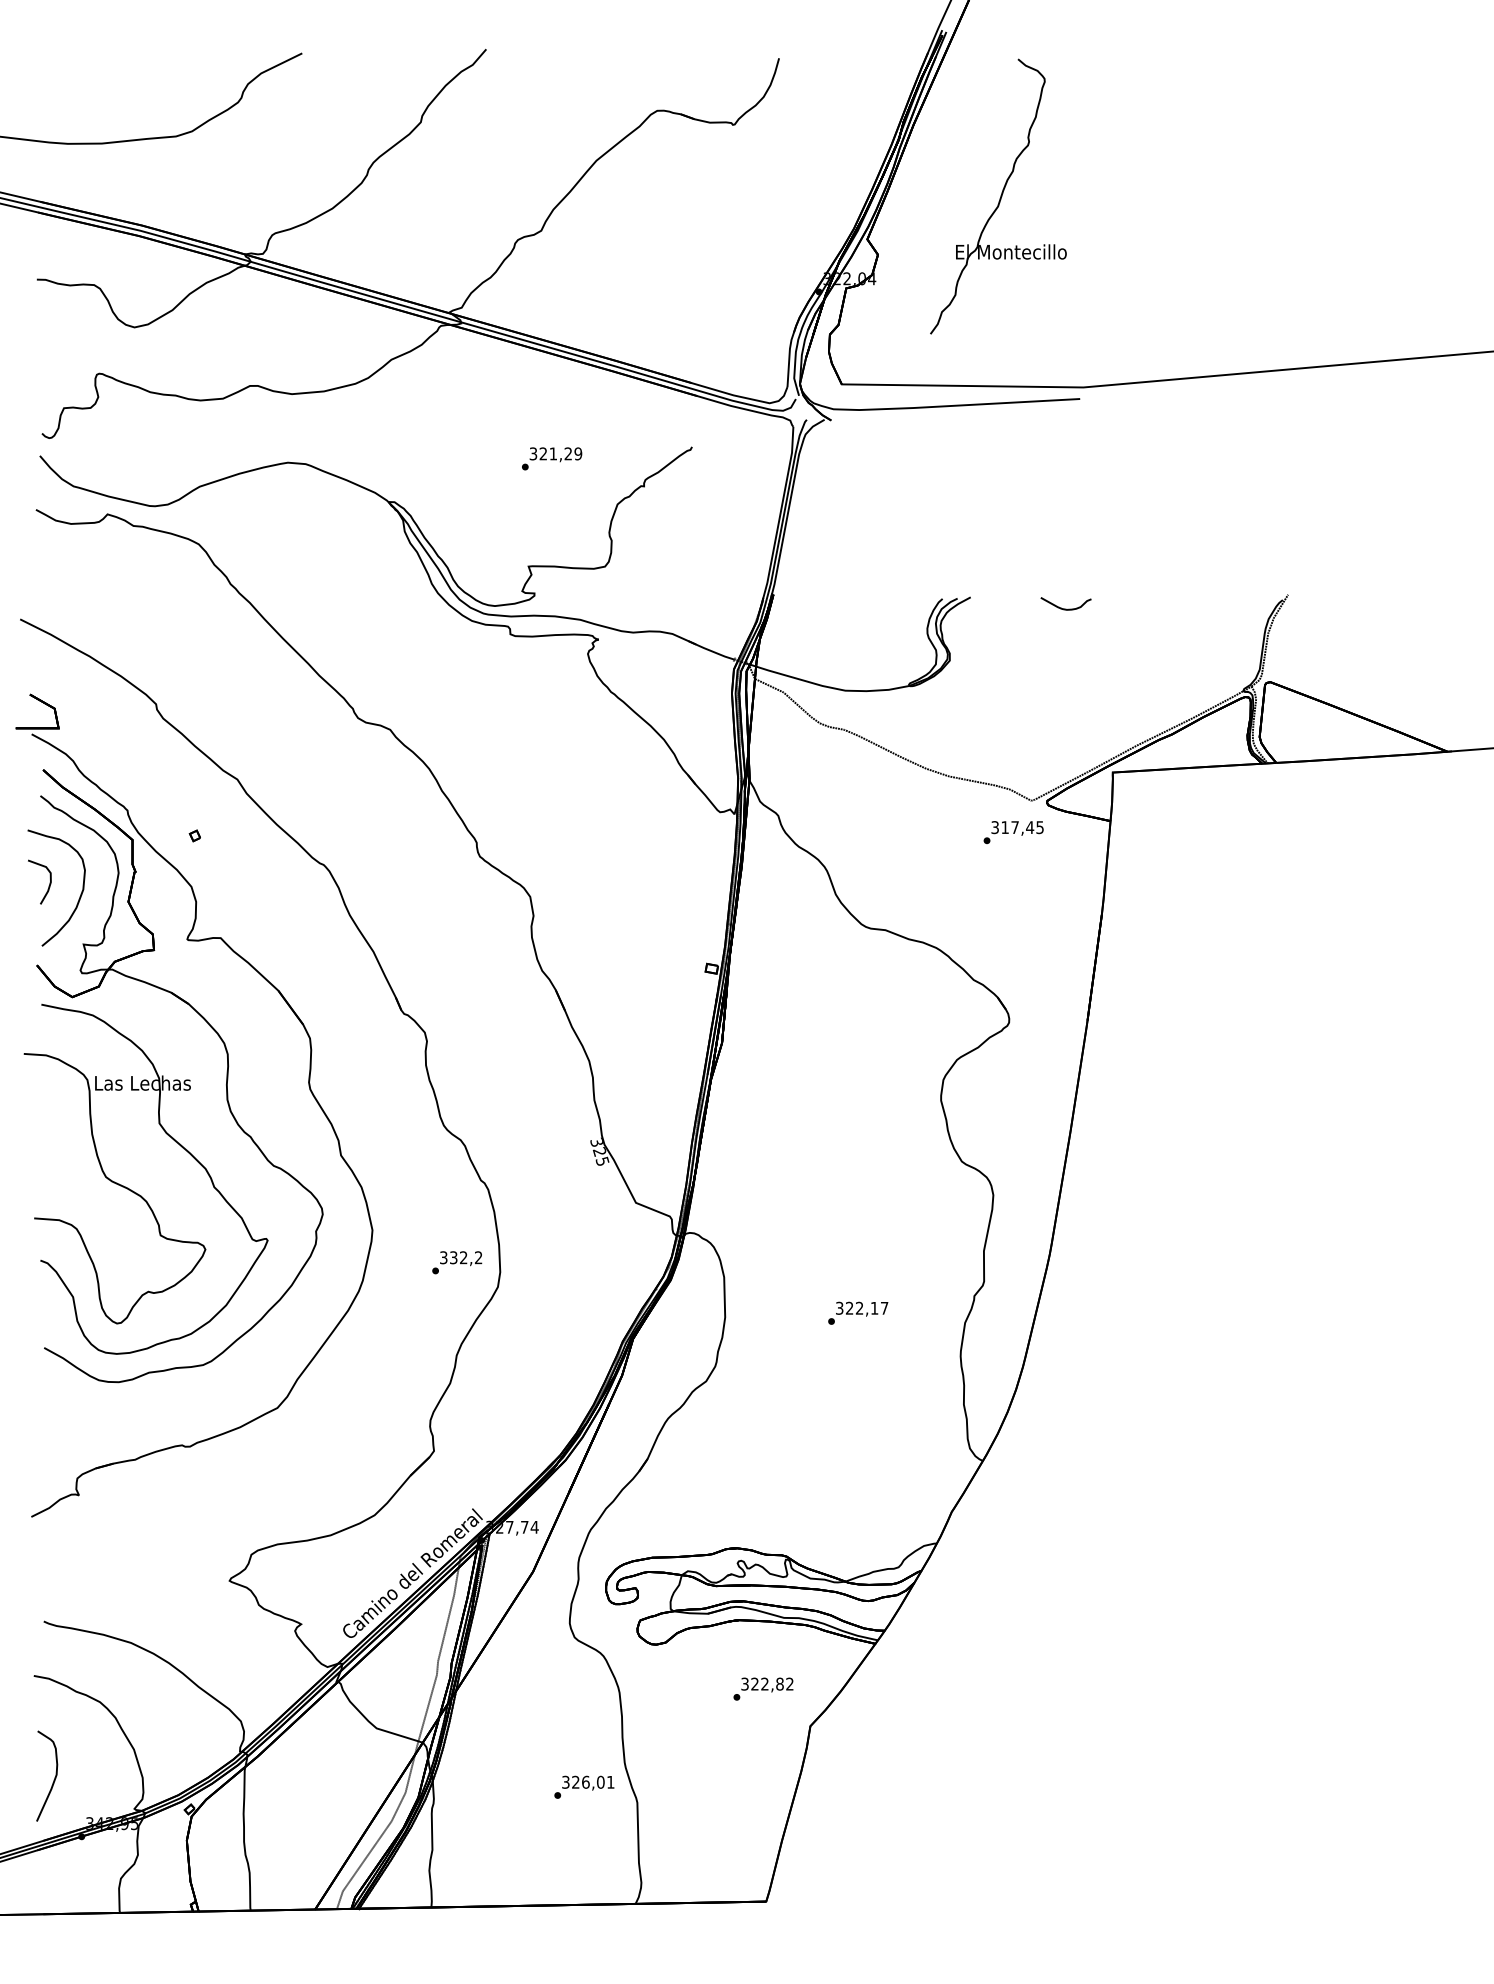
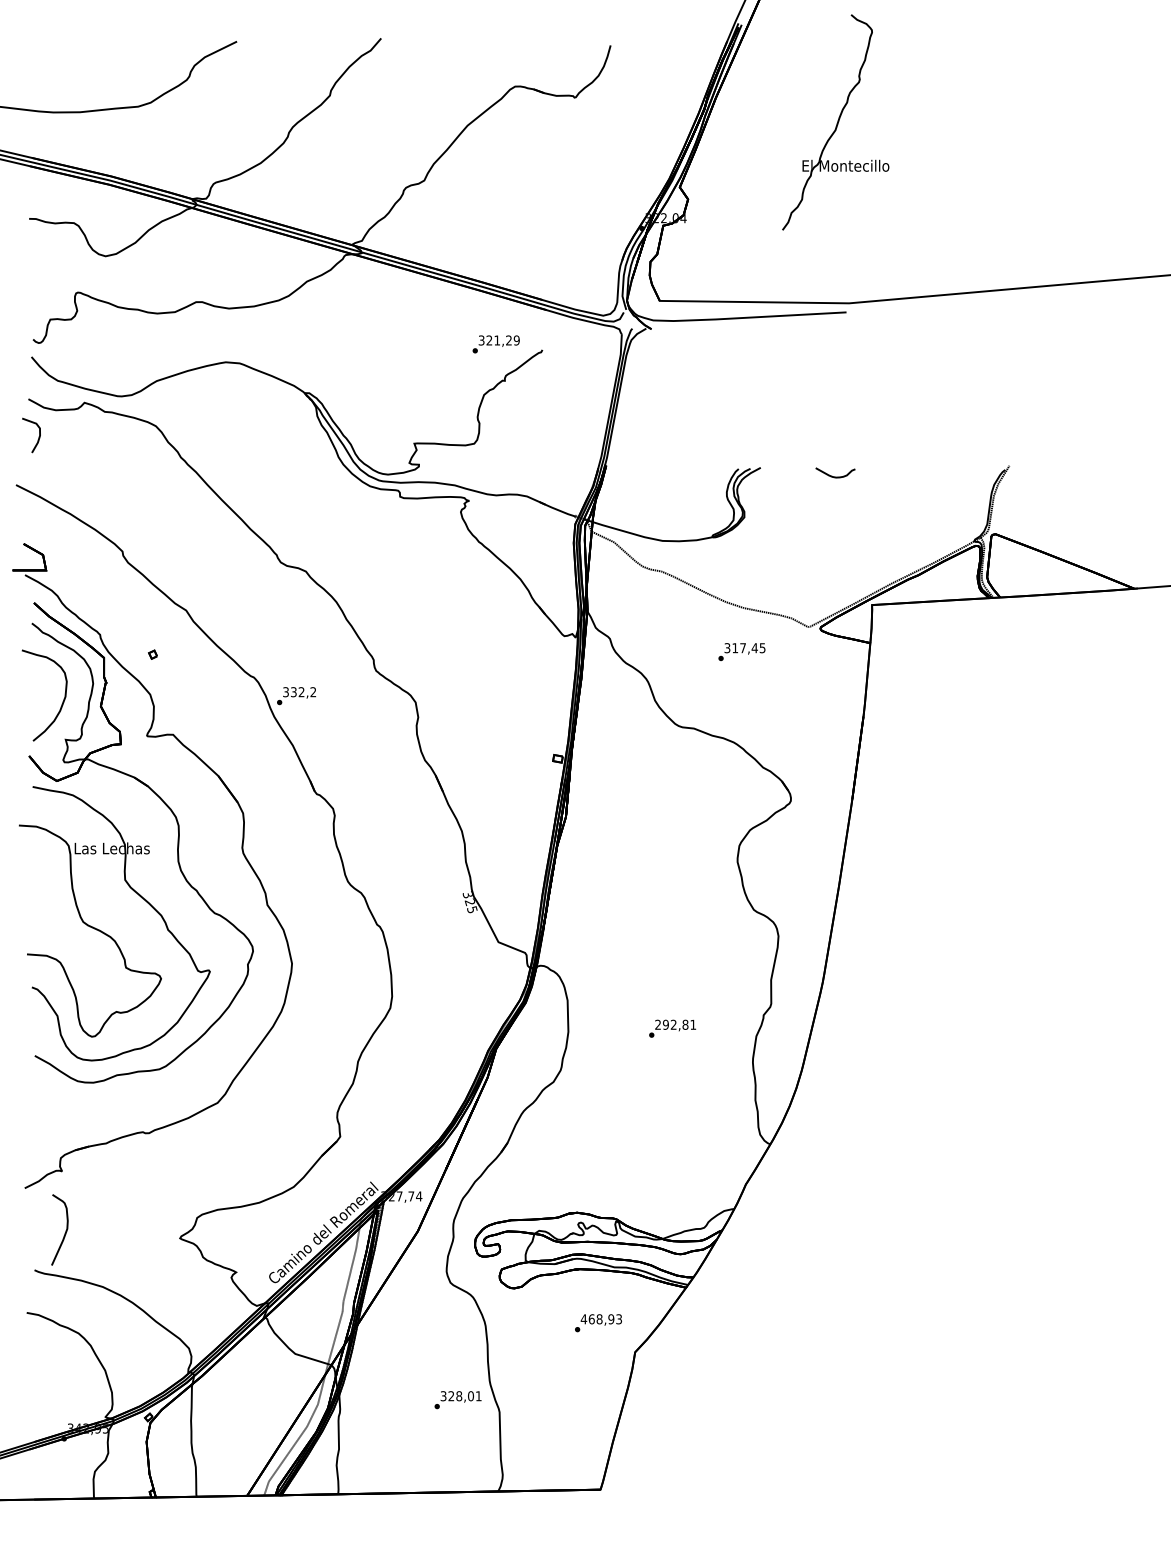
part: (998, 196) -> (835, 122), moved
text: (552, 458) -> (496, 344), moved
text: (1013, 832) -> (741, 652), moved
curve: (49, 882) -> (39, 435), moved
text: (457, 1262) -> (296, 695), moved
text: (862, 1307) -> (675, 1024), 322,17 -> 292,81
text: (766, 1683) -> (600, 1318), 322,82 -> 468,93
curve: (54, 1777) -> (65, 1231), moved
text: (585, 1781) -> (458, 1395), 326,01 -> 328,01

